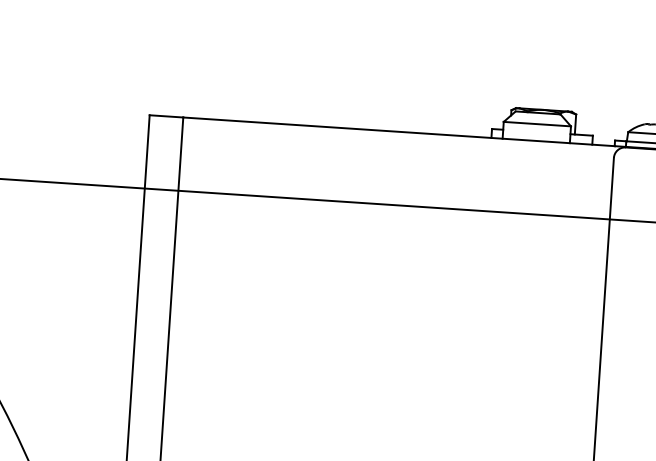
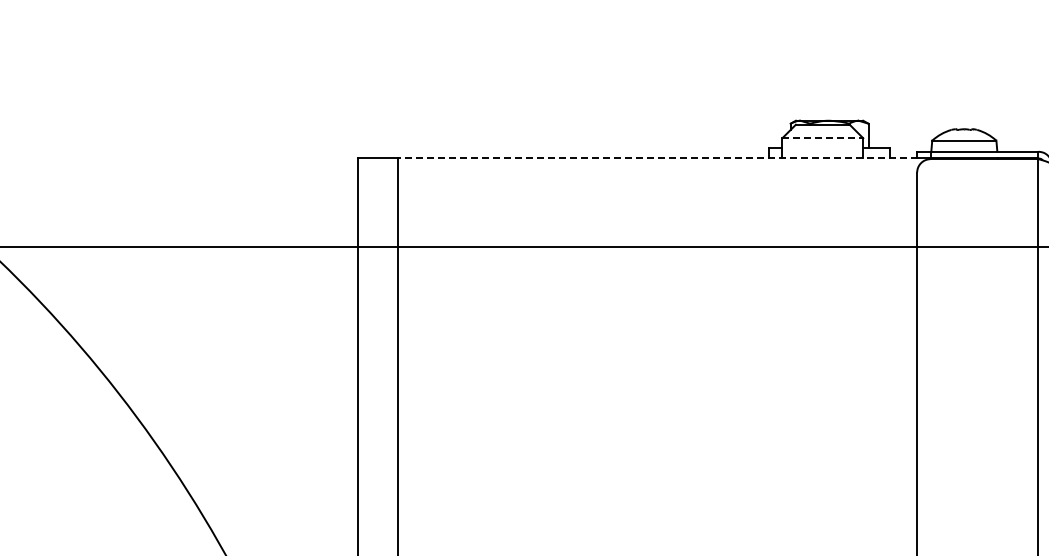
line: (537, 124) -> (823, 138), solid -> dashed
line: (398, 131) -> (657, 158), solid -> dashed

